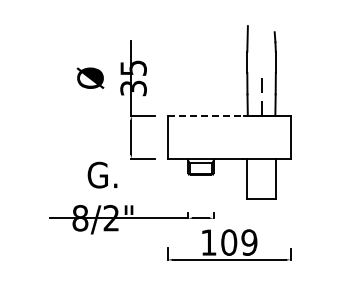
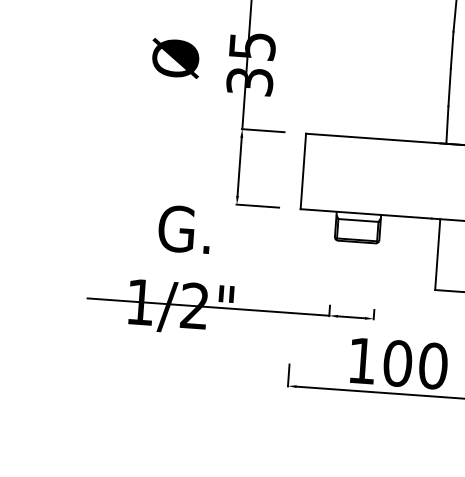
line: (208, 115) -> (377, 138), dashed -> solid
text: (80, 217) -> (140, 300), 8/2" -> 1/2"
text: (249, 242) -> (433, 365), 109 -> 100

